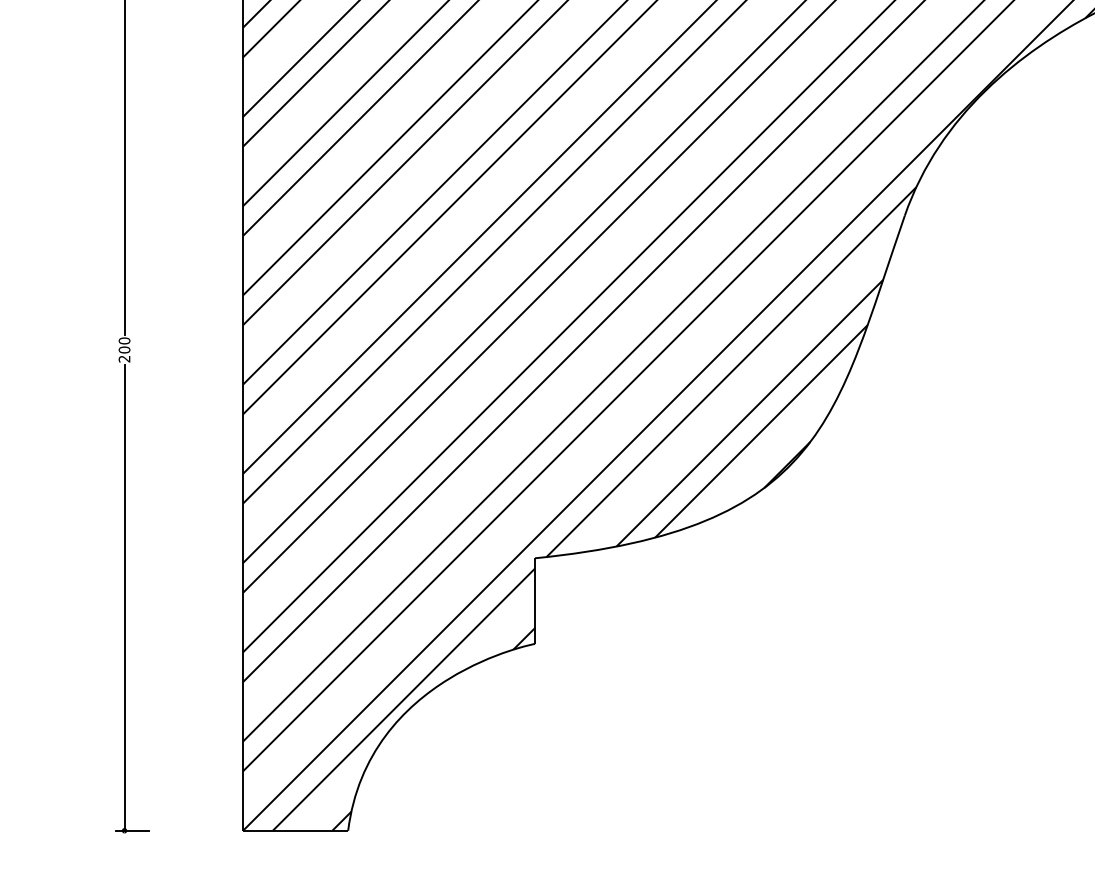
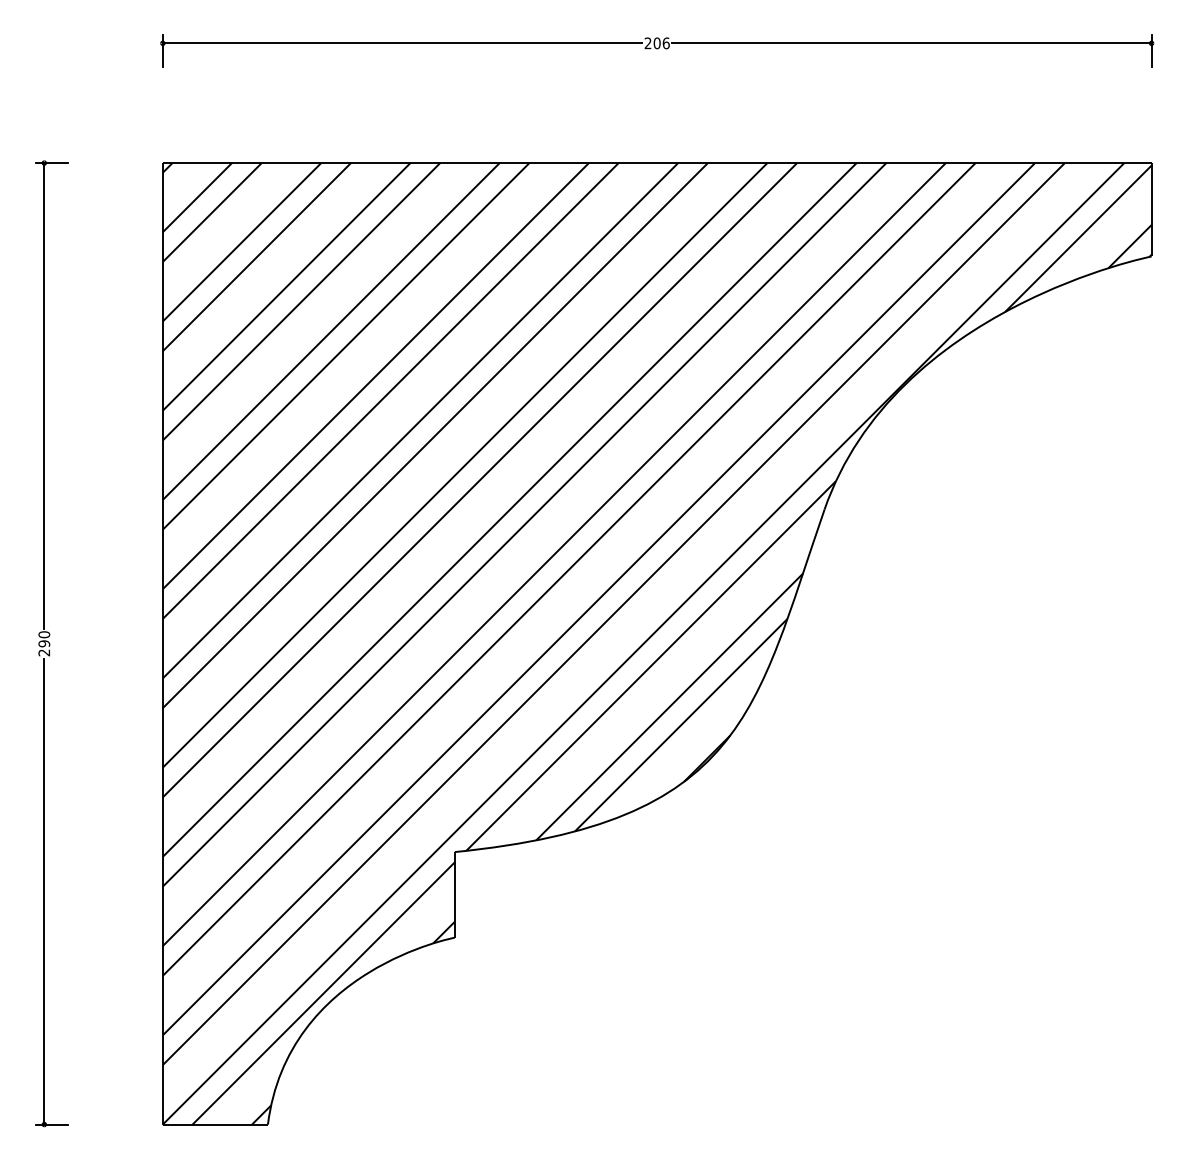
text: (124, 349) -> (44, 643), 200 -> 290

